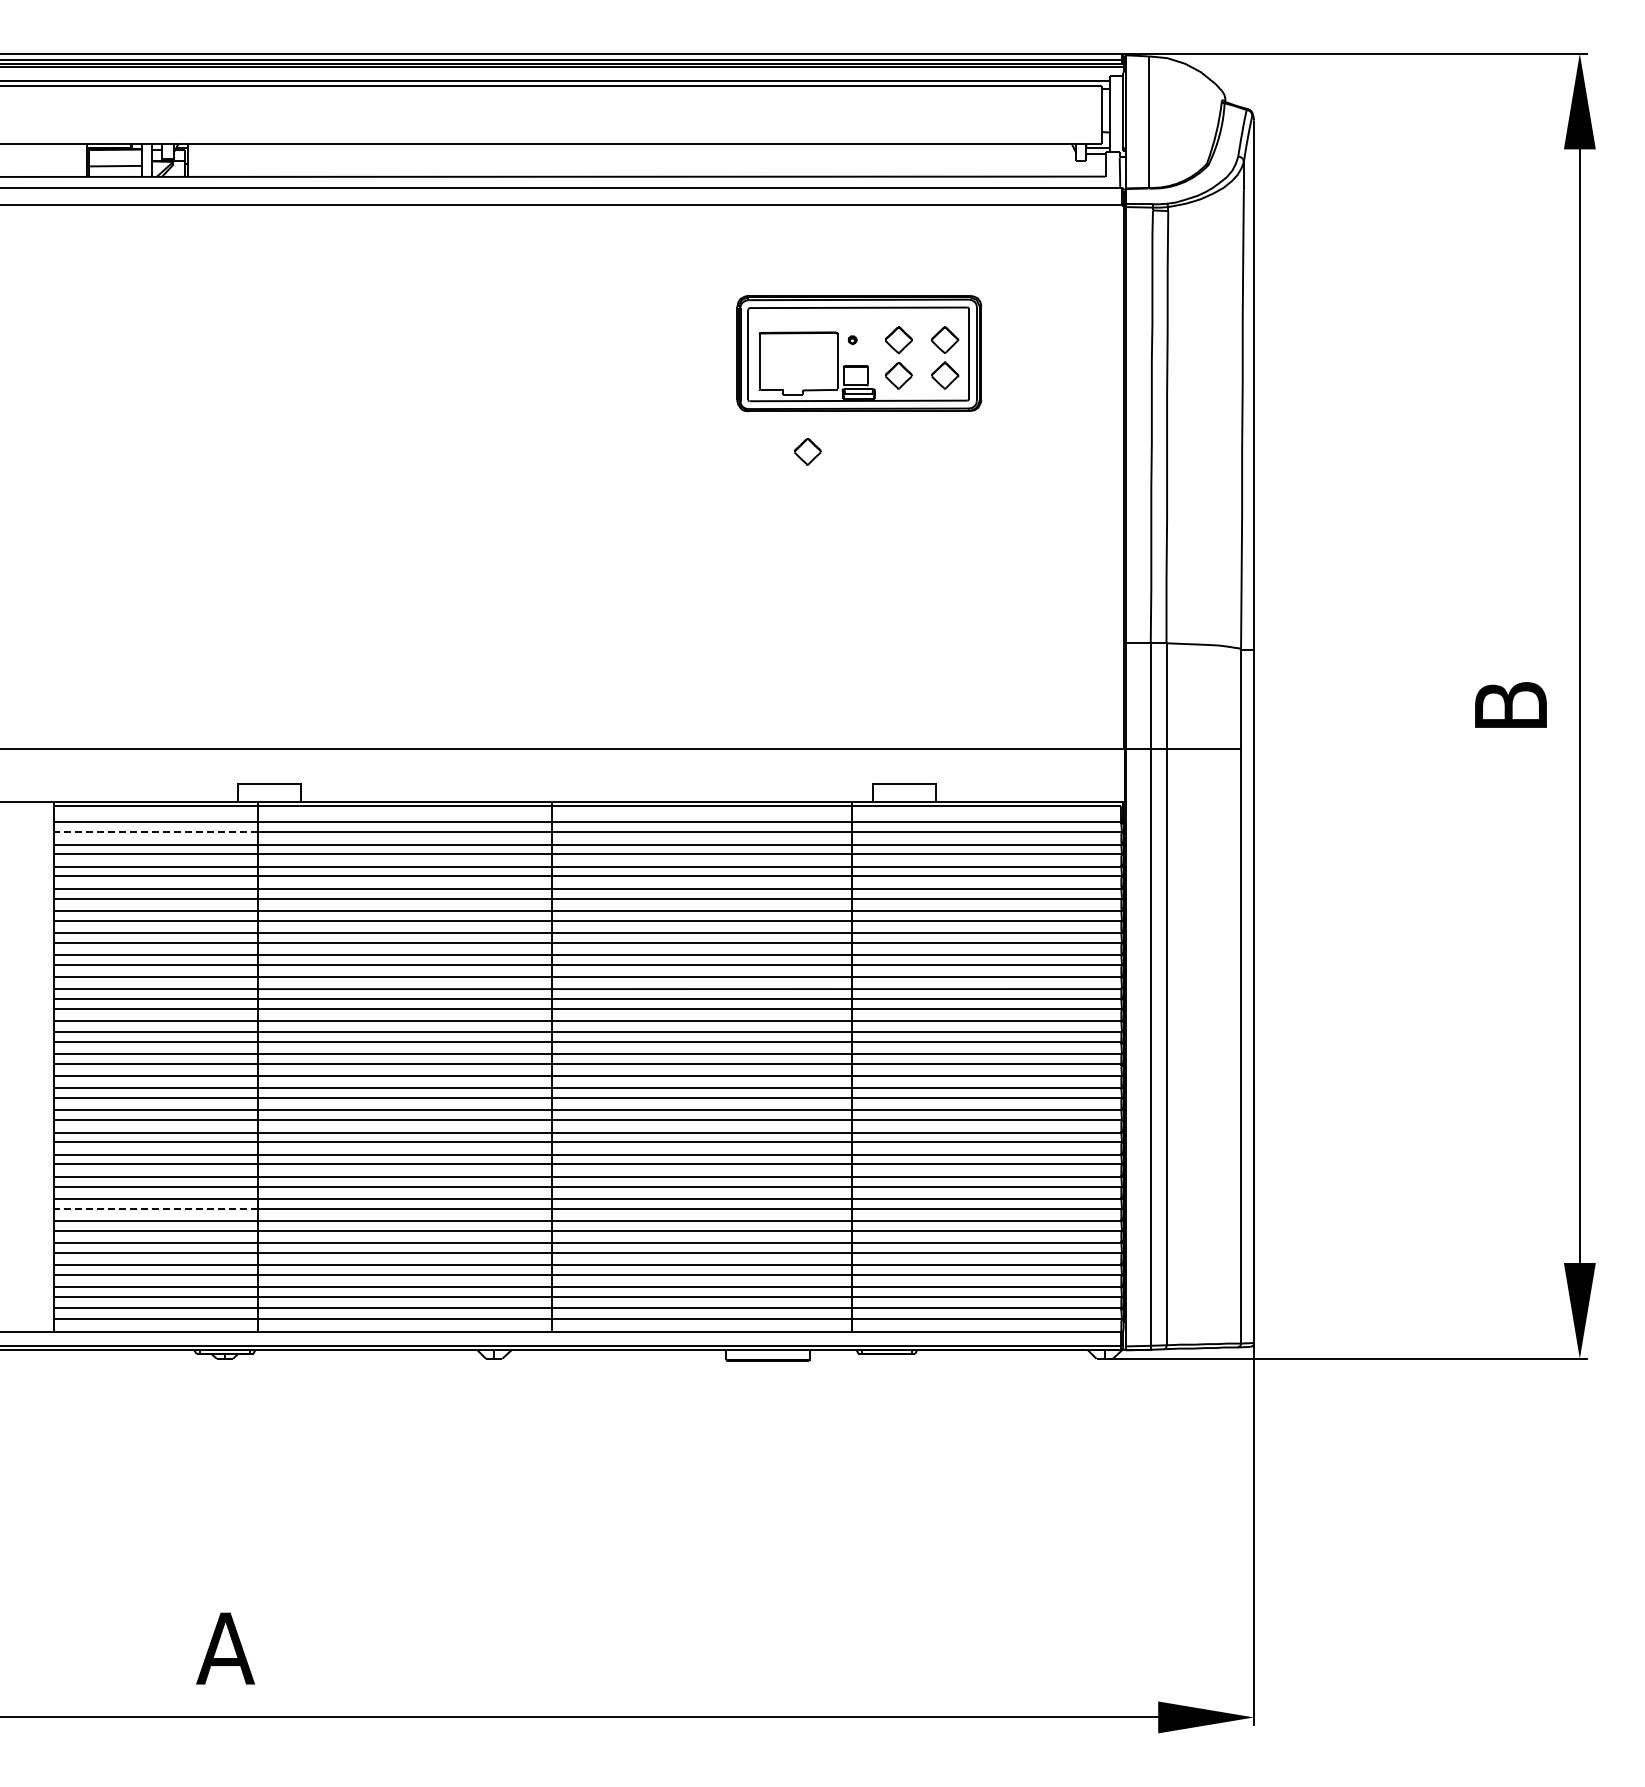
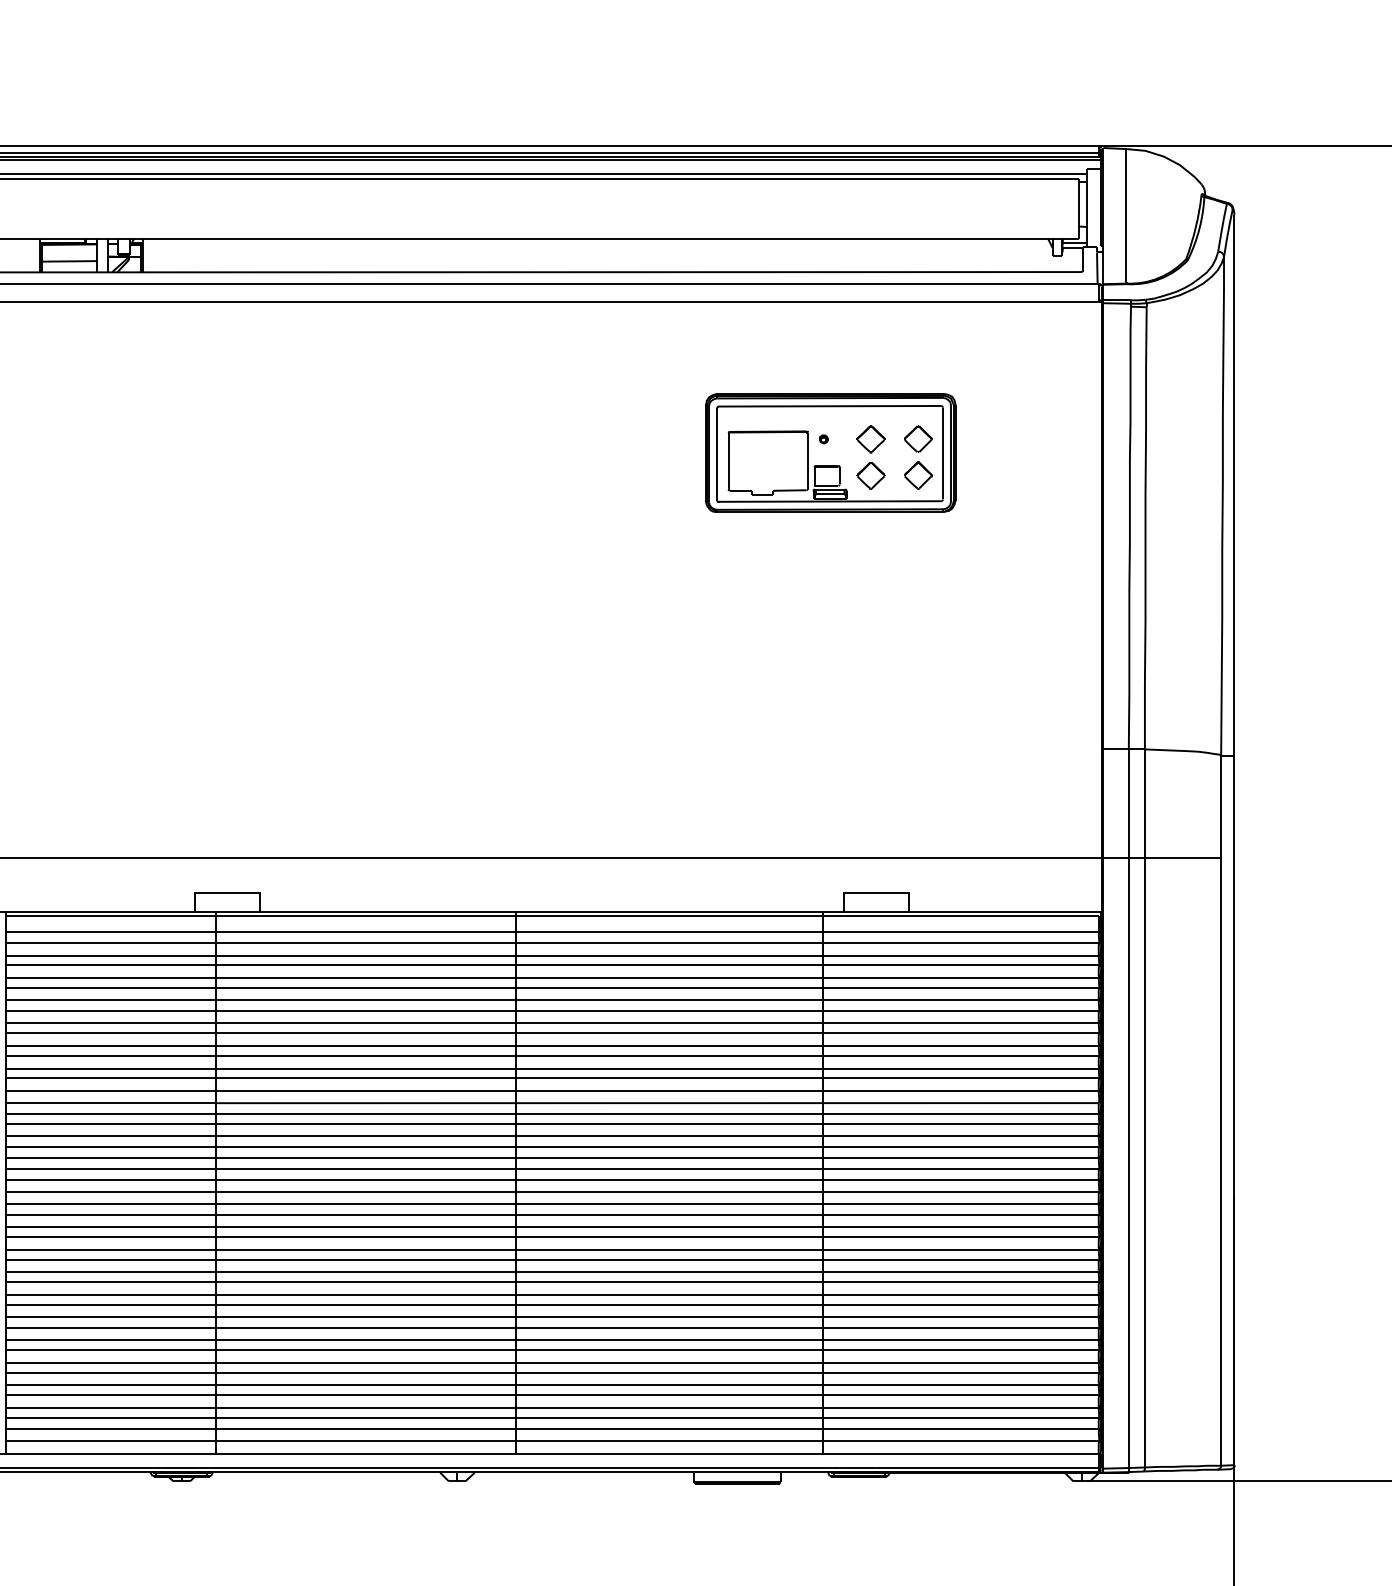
part: (807, 451) -> (777, 553), removed
line: (155, 832) -> (110, 942), dashed -> solid
line: (155, 1208) -> (110, 1327), dashed -> solid

